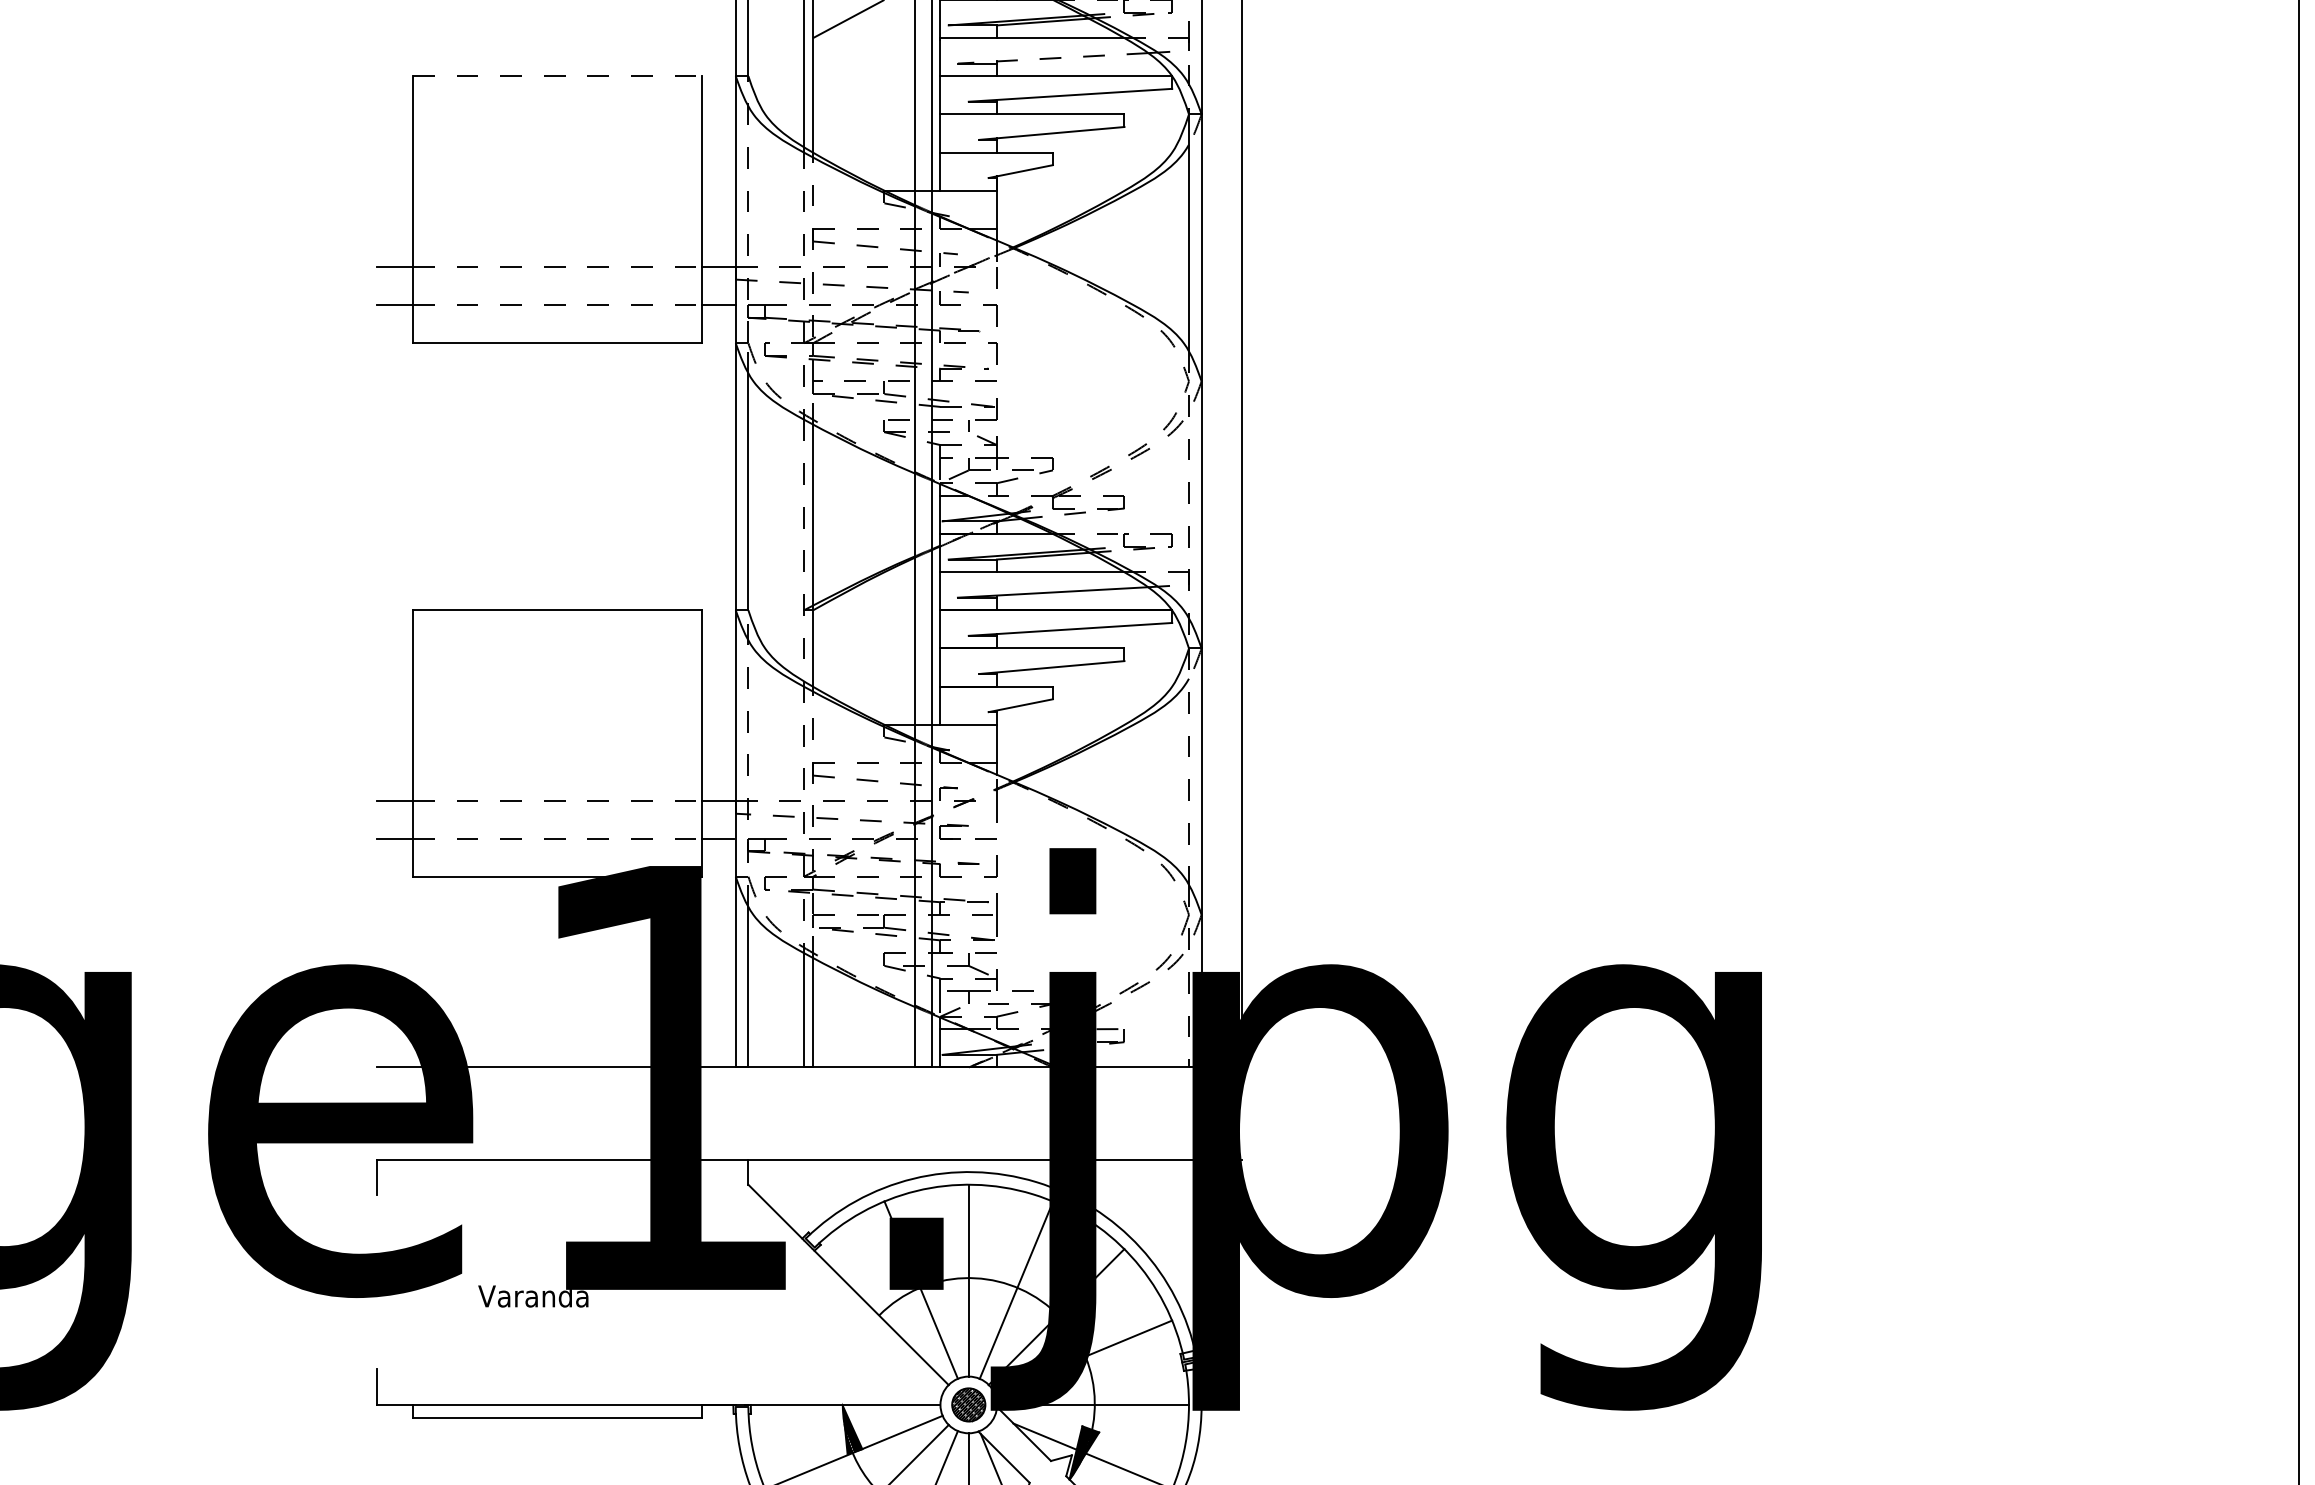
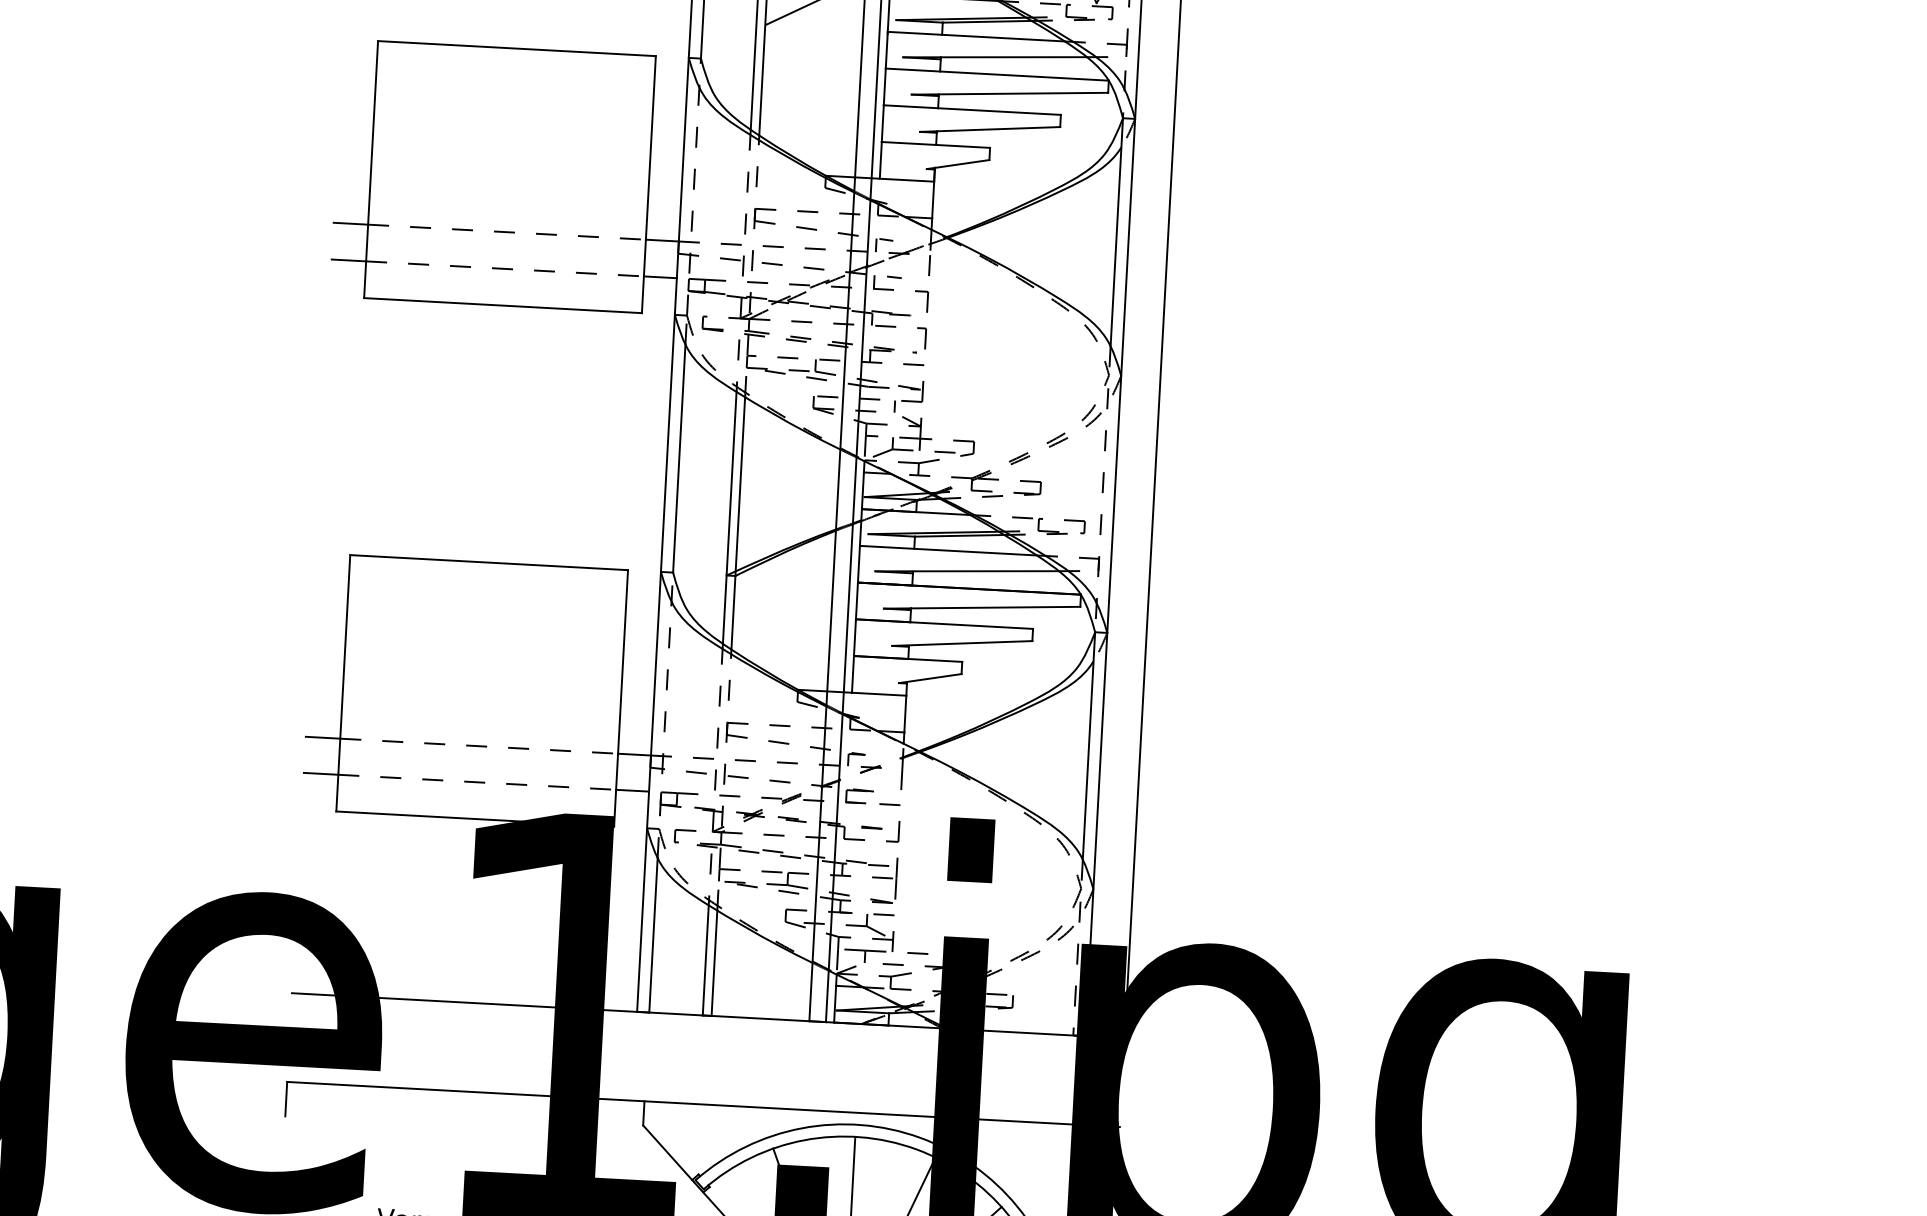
line: (1052, 58) -> (994, 57), dashed -> solid
line: (557, 76) -> (517, 48), dashed -> solid
line: (804, 550) -> (730, 517), dashed -> solid
line: (1188, 767) -> (1088, 746), dashed -> solid

